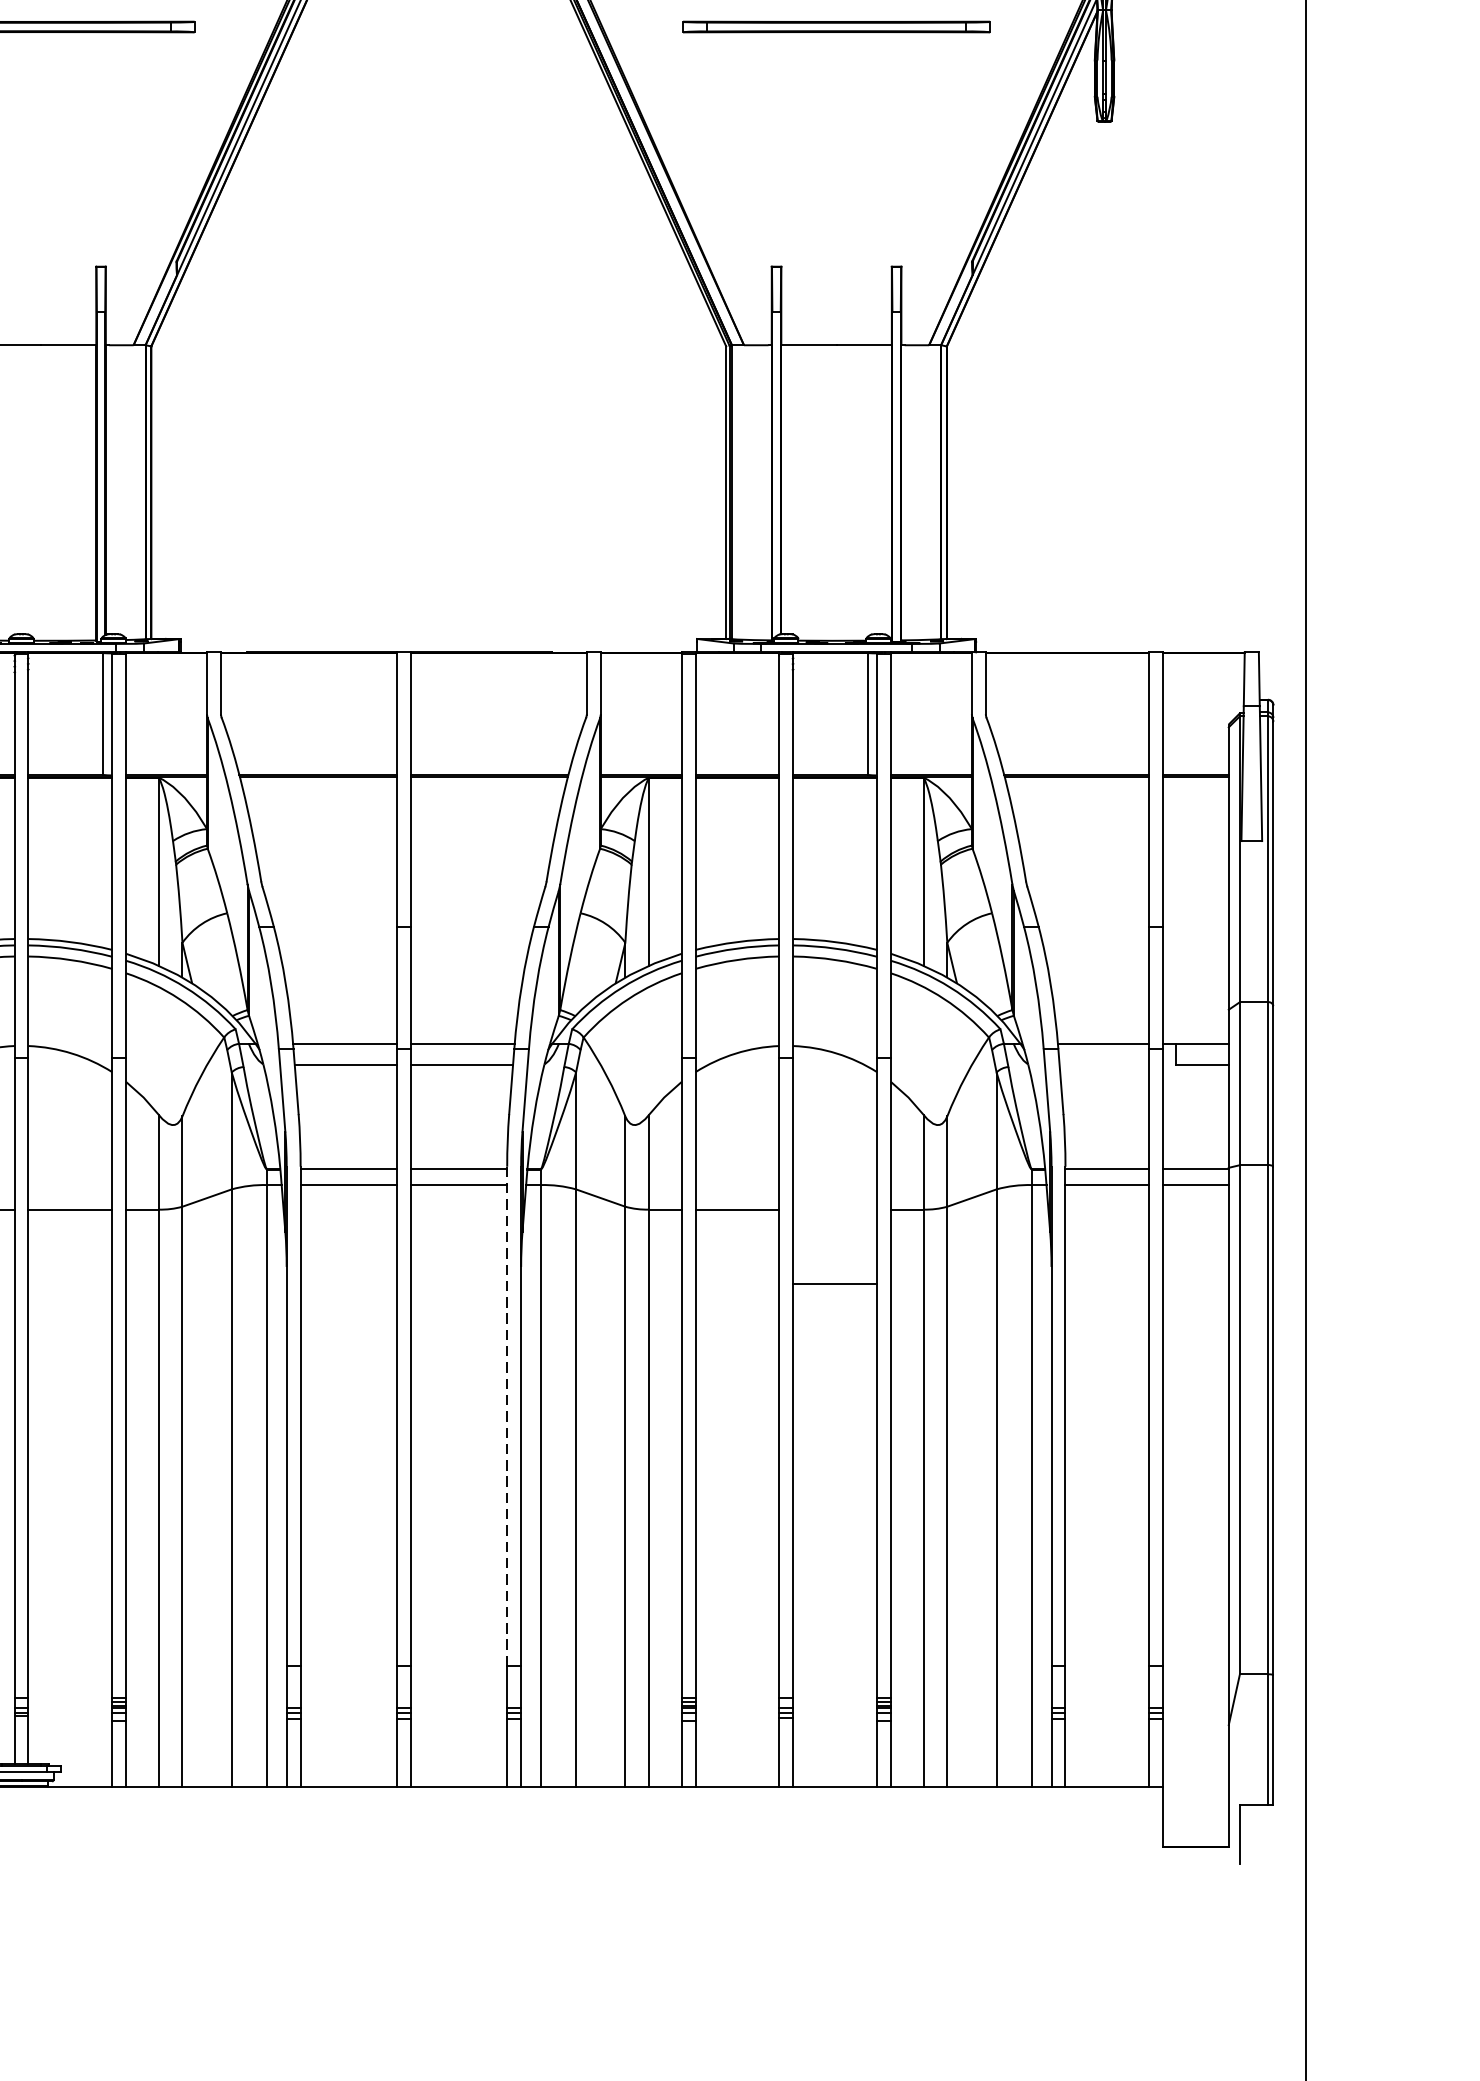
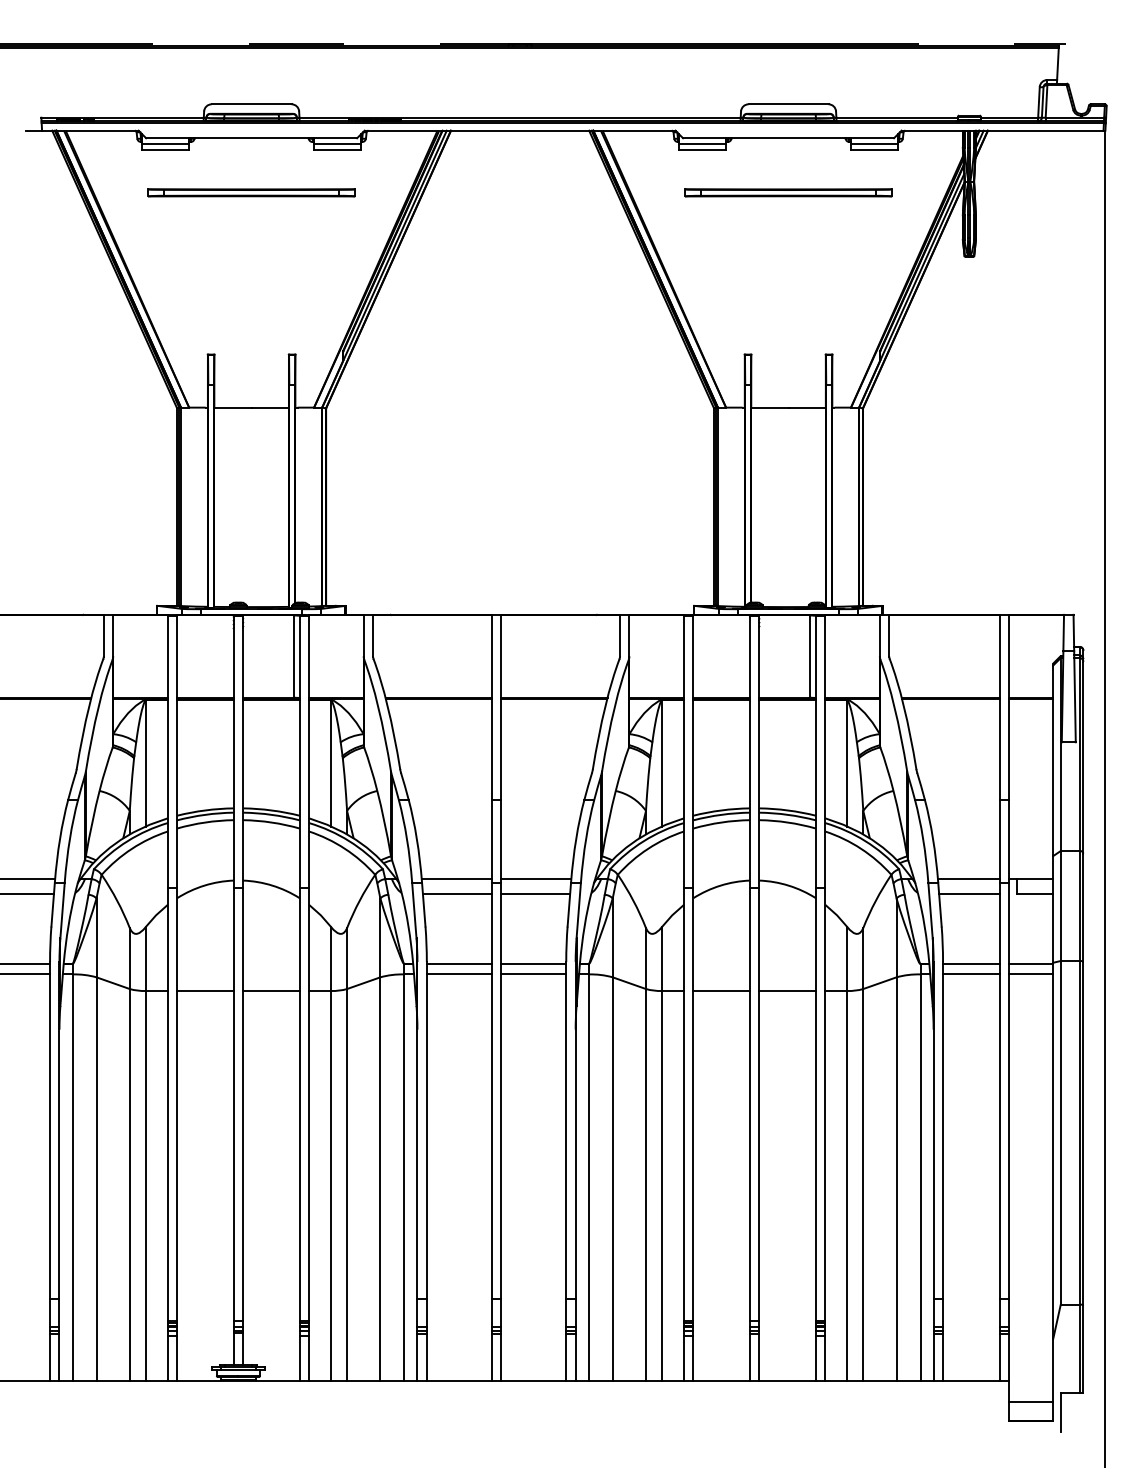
line: (1104, 1065) -> (969, 893), added
line: (835, 1282) -> (787, 990), moved
line: (507, 1416) -> (566, 1130), dashed -> solid
line: (1195, 1817) -> (1030, 1401), added

